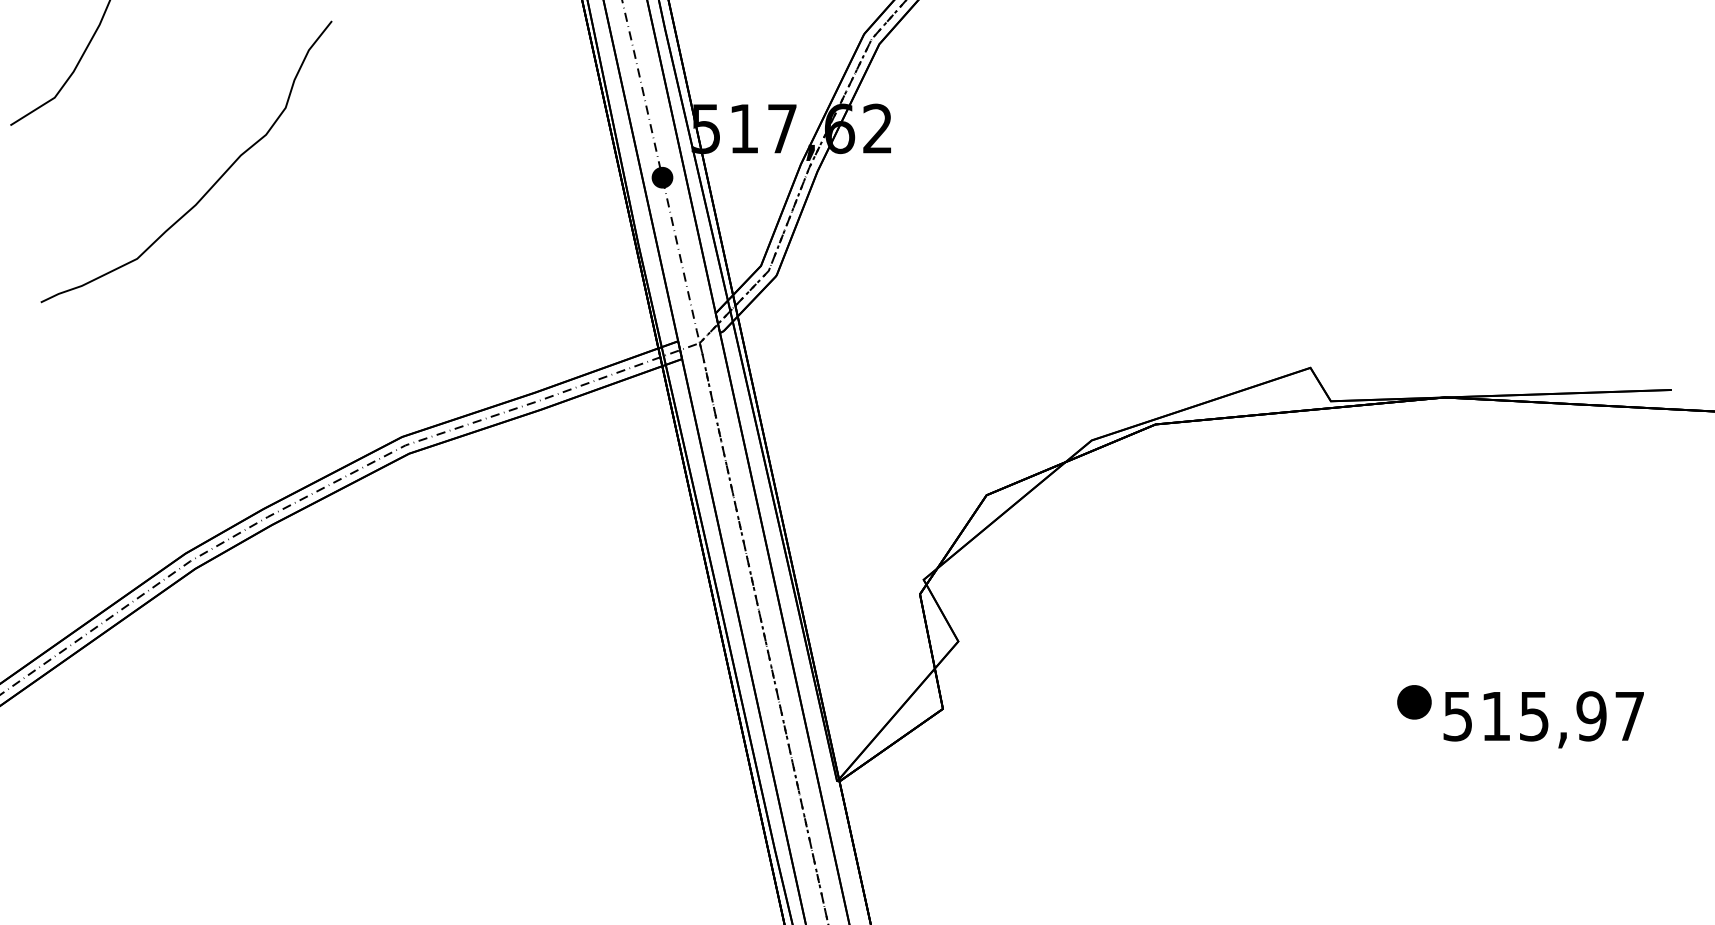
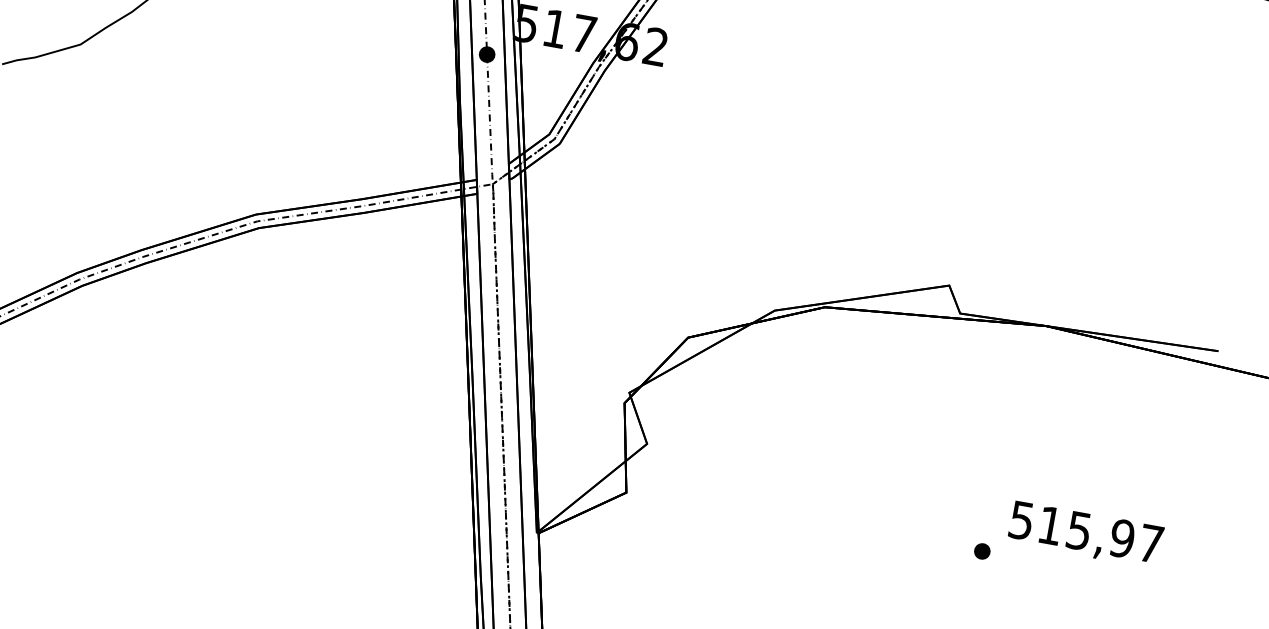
part: (1414, 701) -> (982, 550), size x0.62
text: (1543, 719) -> (1085, 534), moved

